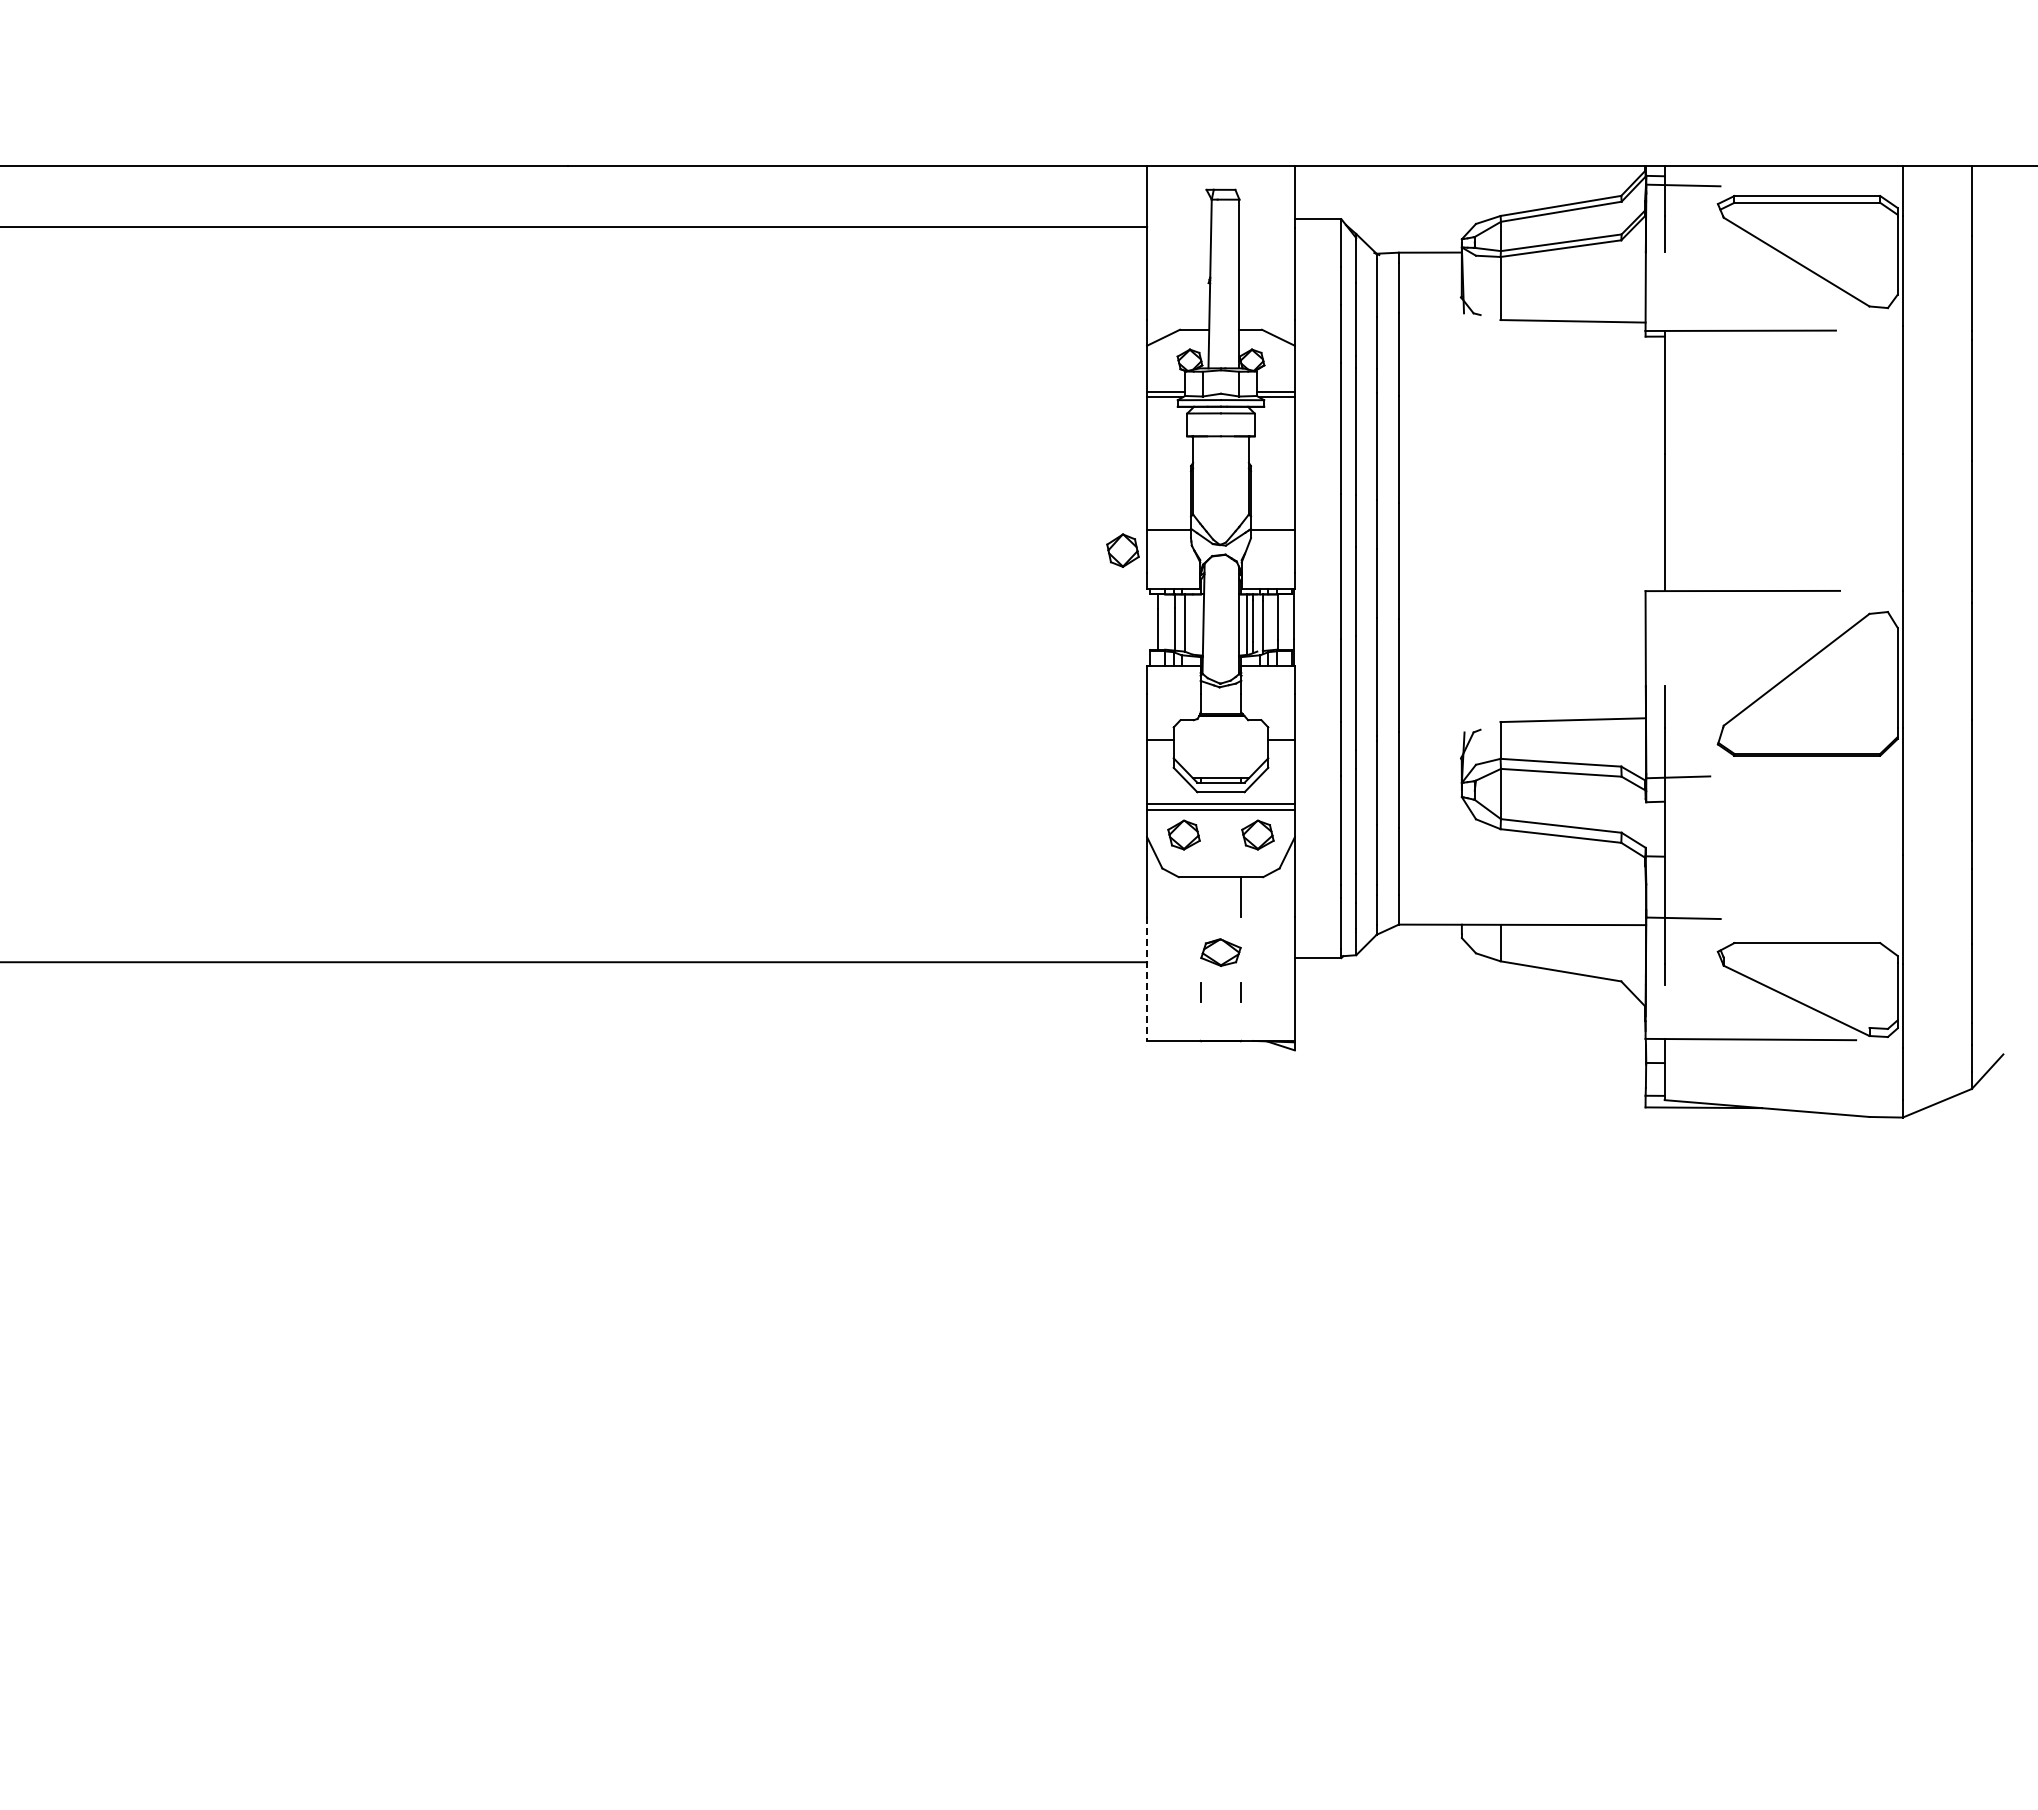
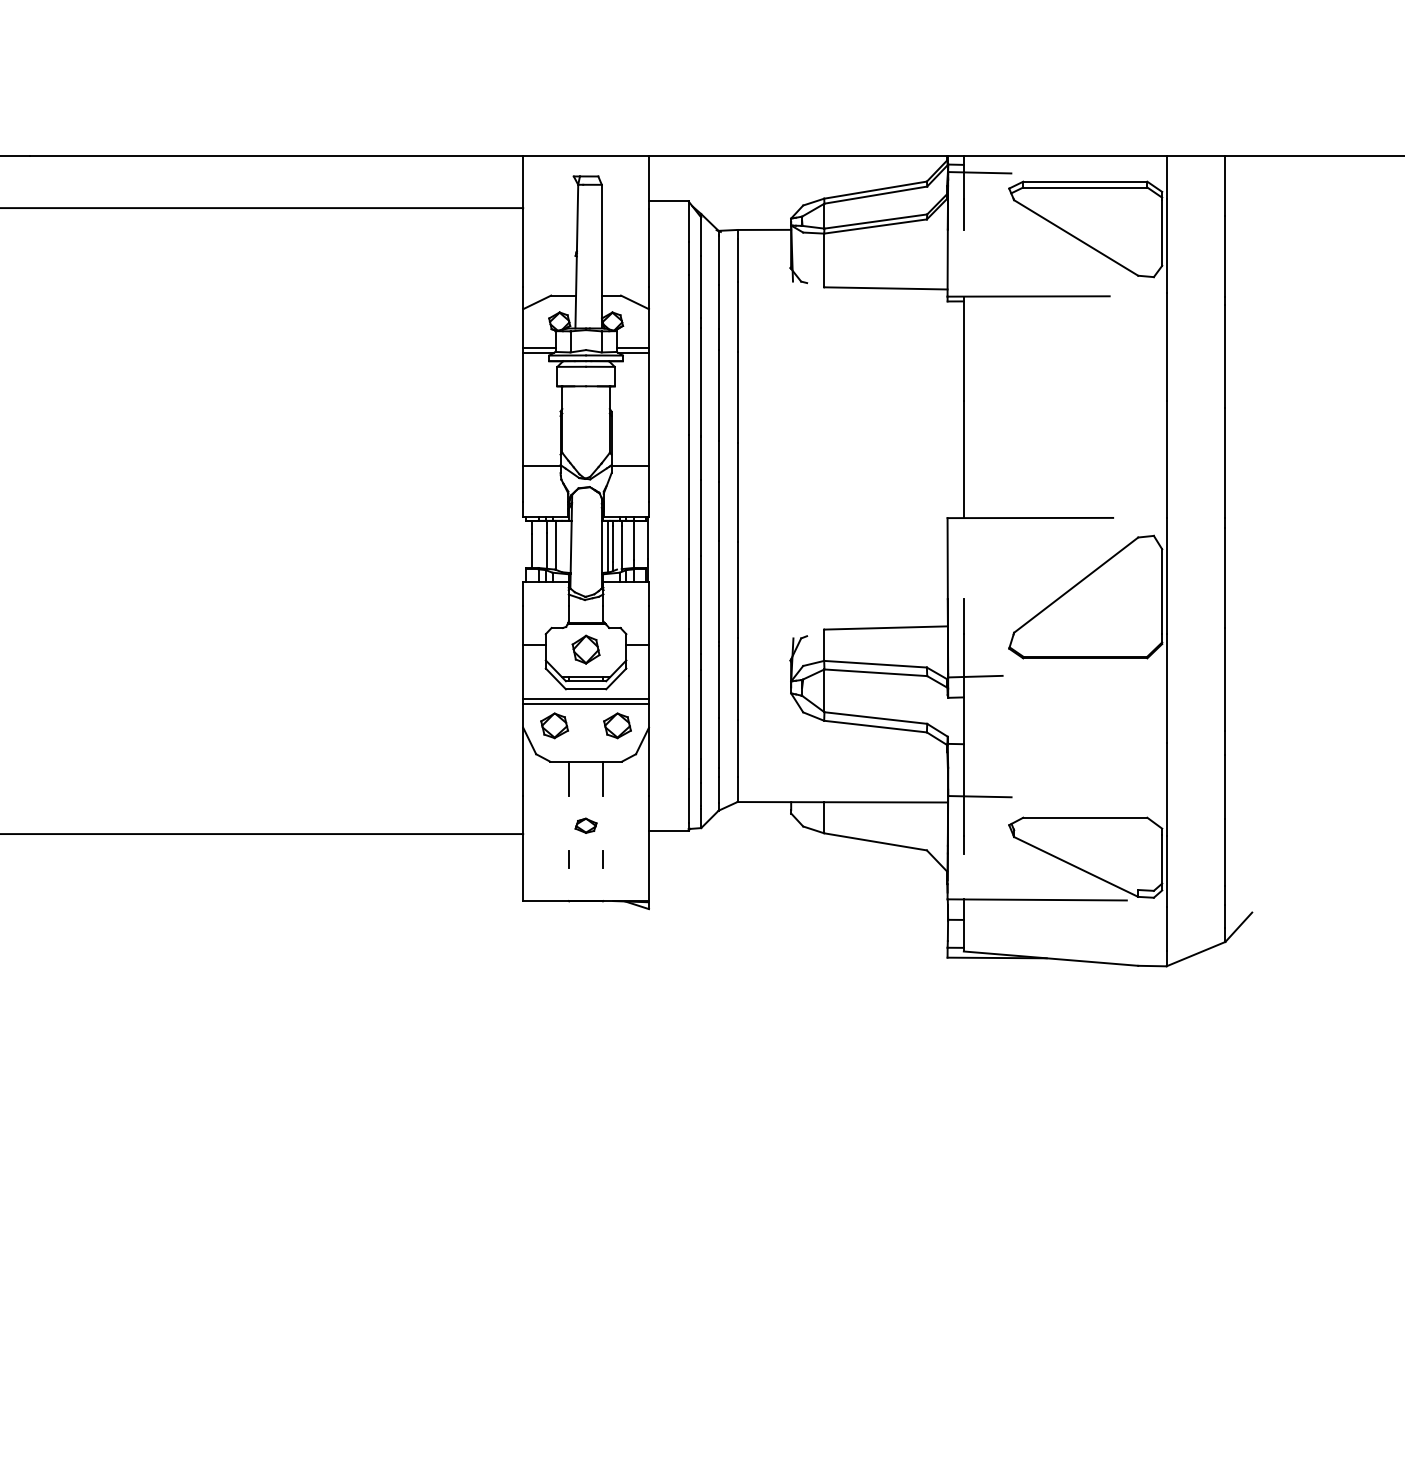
part: (1122, 550) -> (585, 649), moved
line: (1201, 897) -> (569, 778), added
part: (1220, 952) -> (585, 825), size x0.62
line: (1147, 979) -> (523, 848), dashed -> solid

